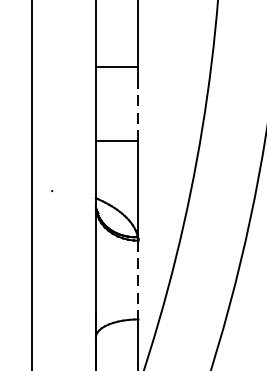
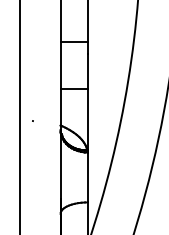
line: (138, 112) -> (87, 71), dashed -> solid
line: (138, 280) -> (87, 177), dashed -> solid

